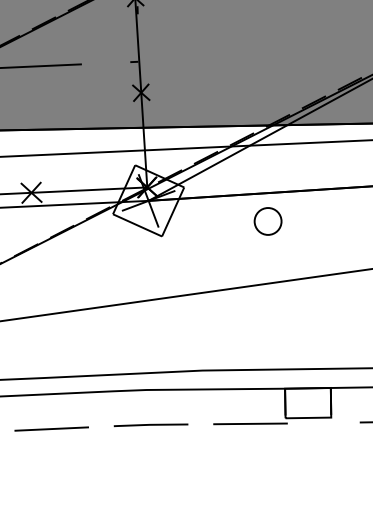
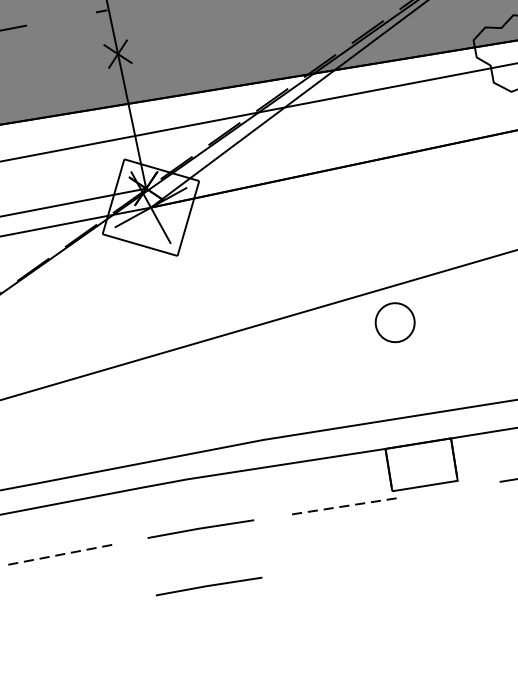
circle: (267, 221) -> (394, 322), moved
line: (250, 423) -> (343, 505), solid -> dashed
line: (51, 429) -> (58, 555), solid -> dashed
line: (150, 465) -> (208, 586), added

